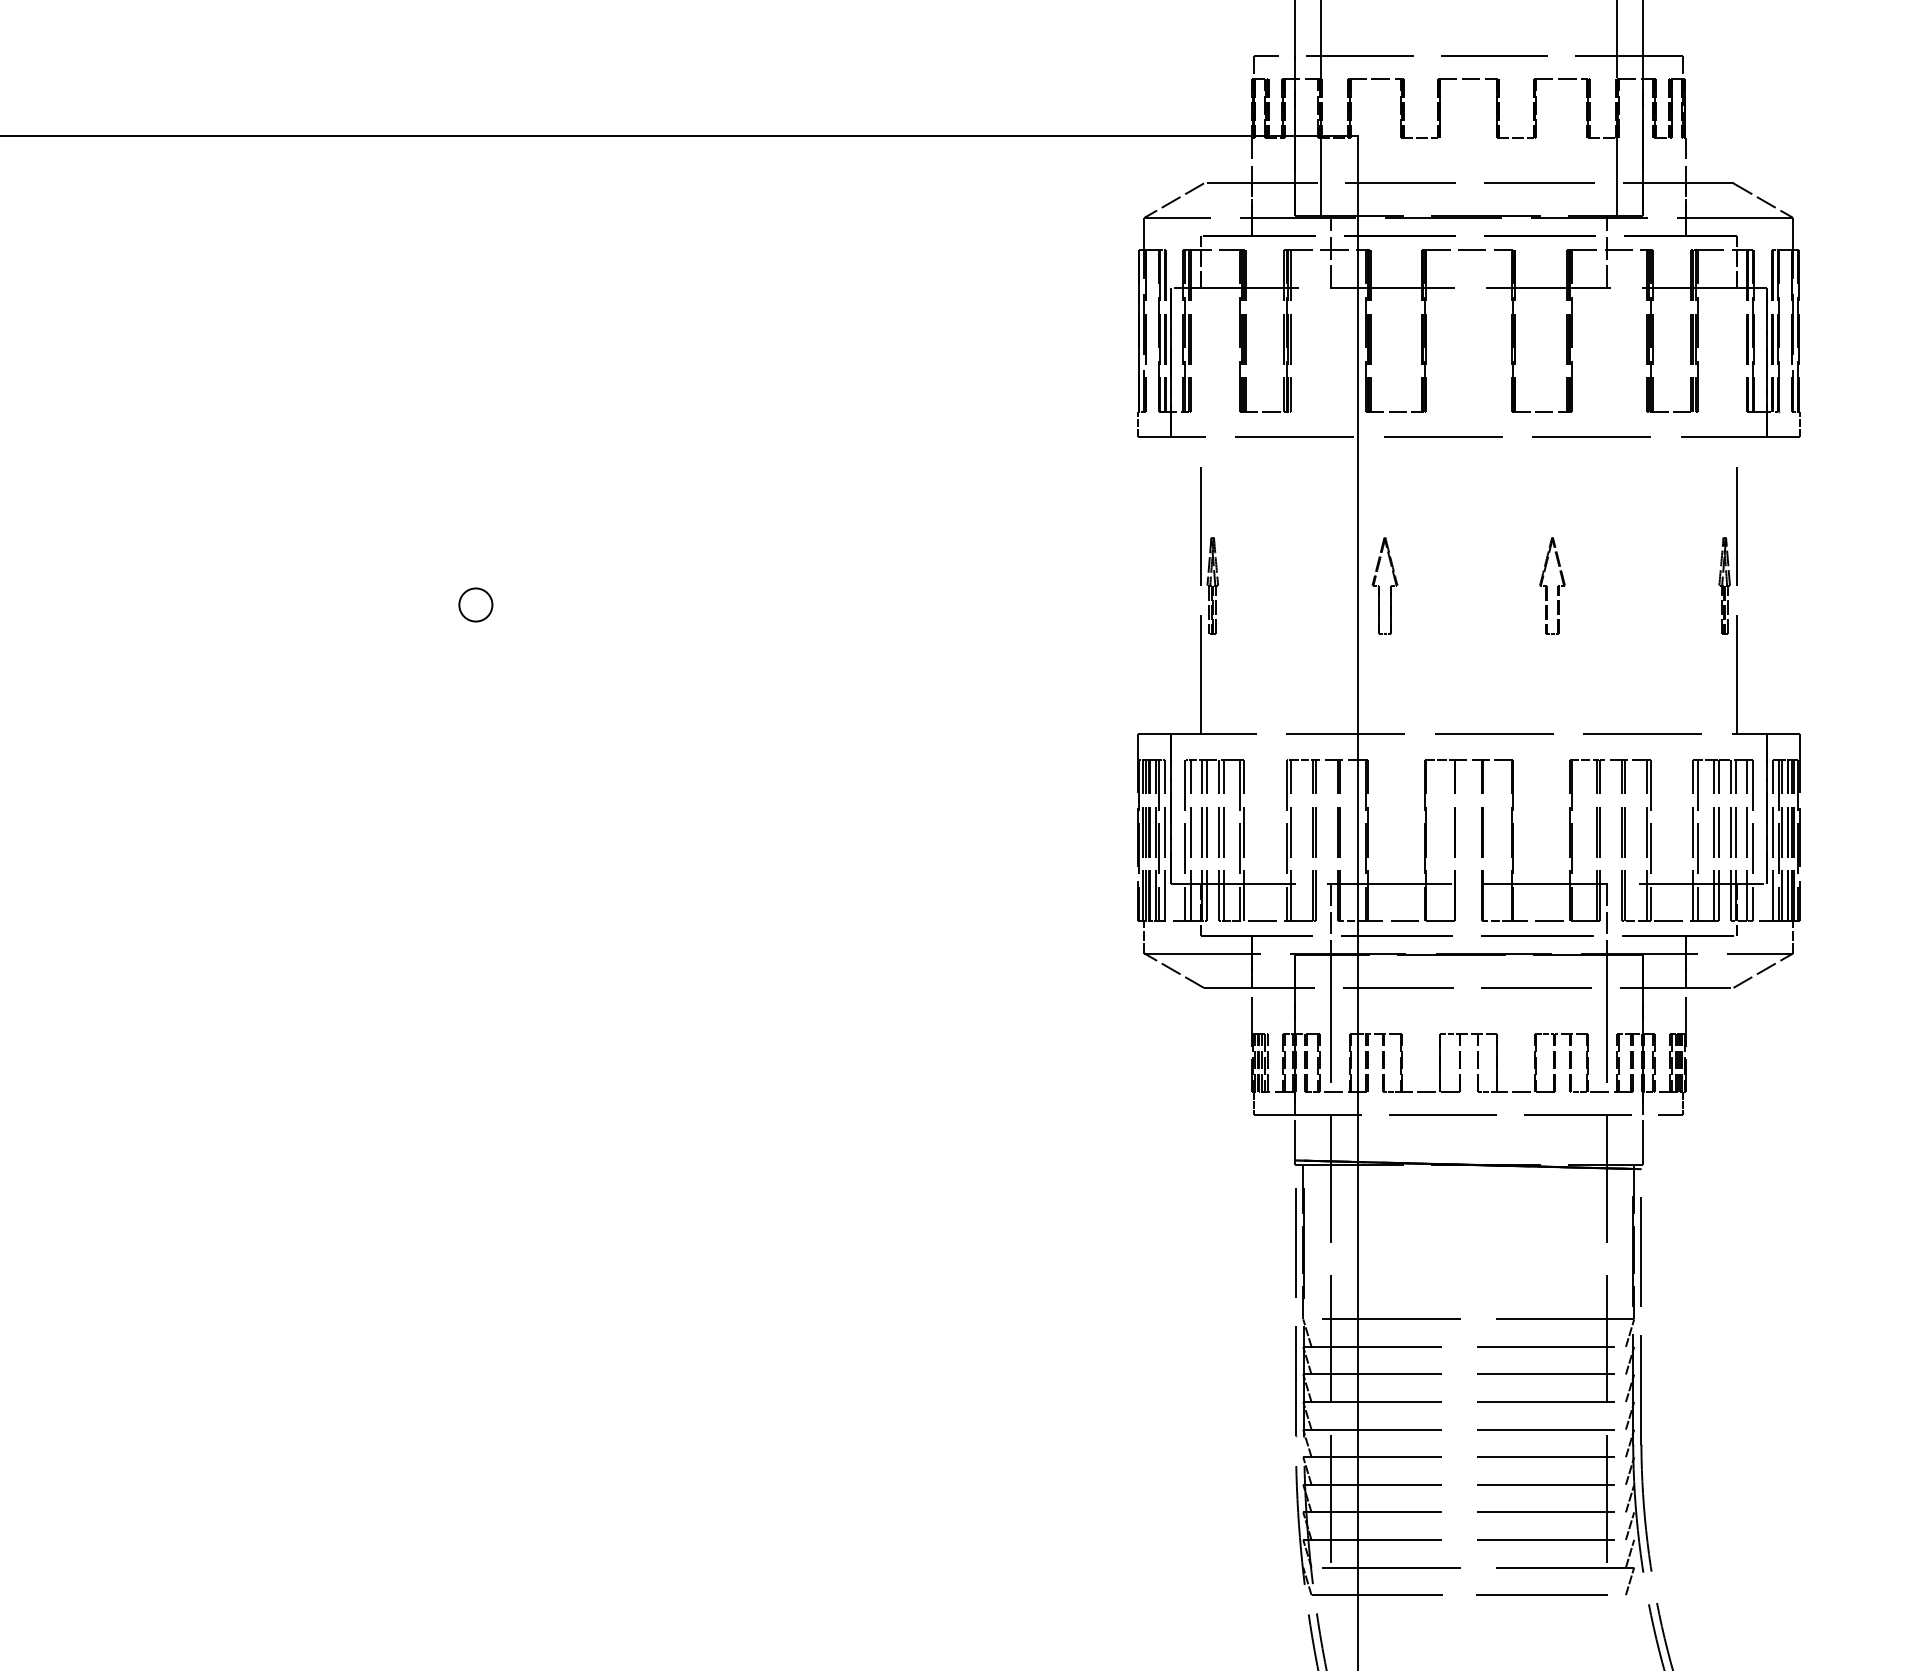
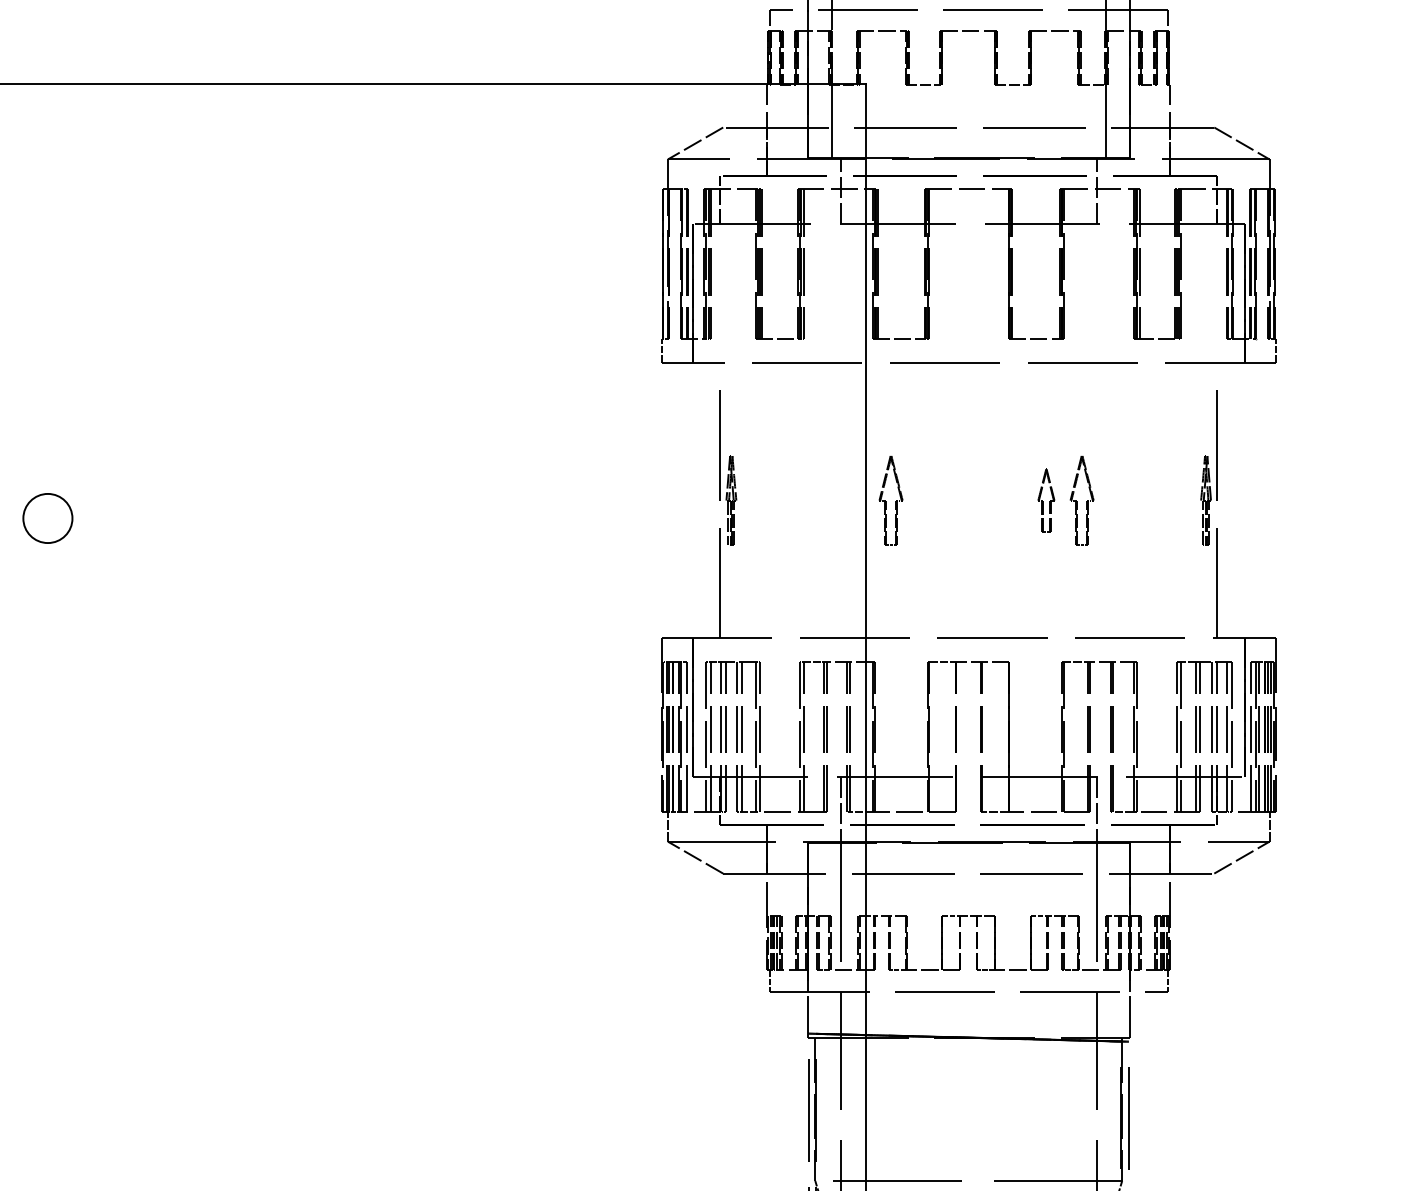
part: (1552, 585) -> (1046, 500), size x0.7
part: (1590, 585) -> (1081, 500), added
circle: (475, 604) -> (47, 518), size x1.6

